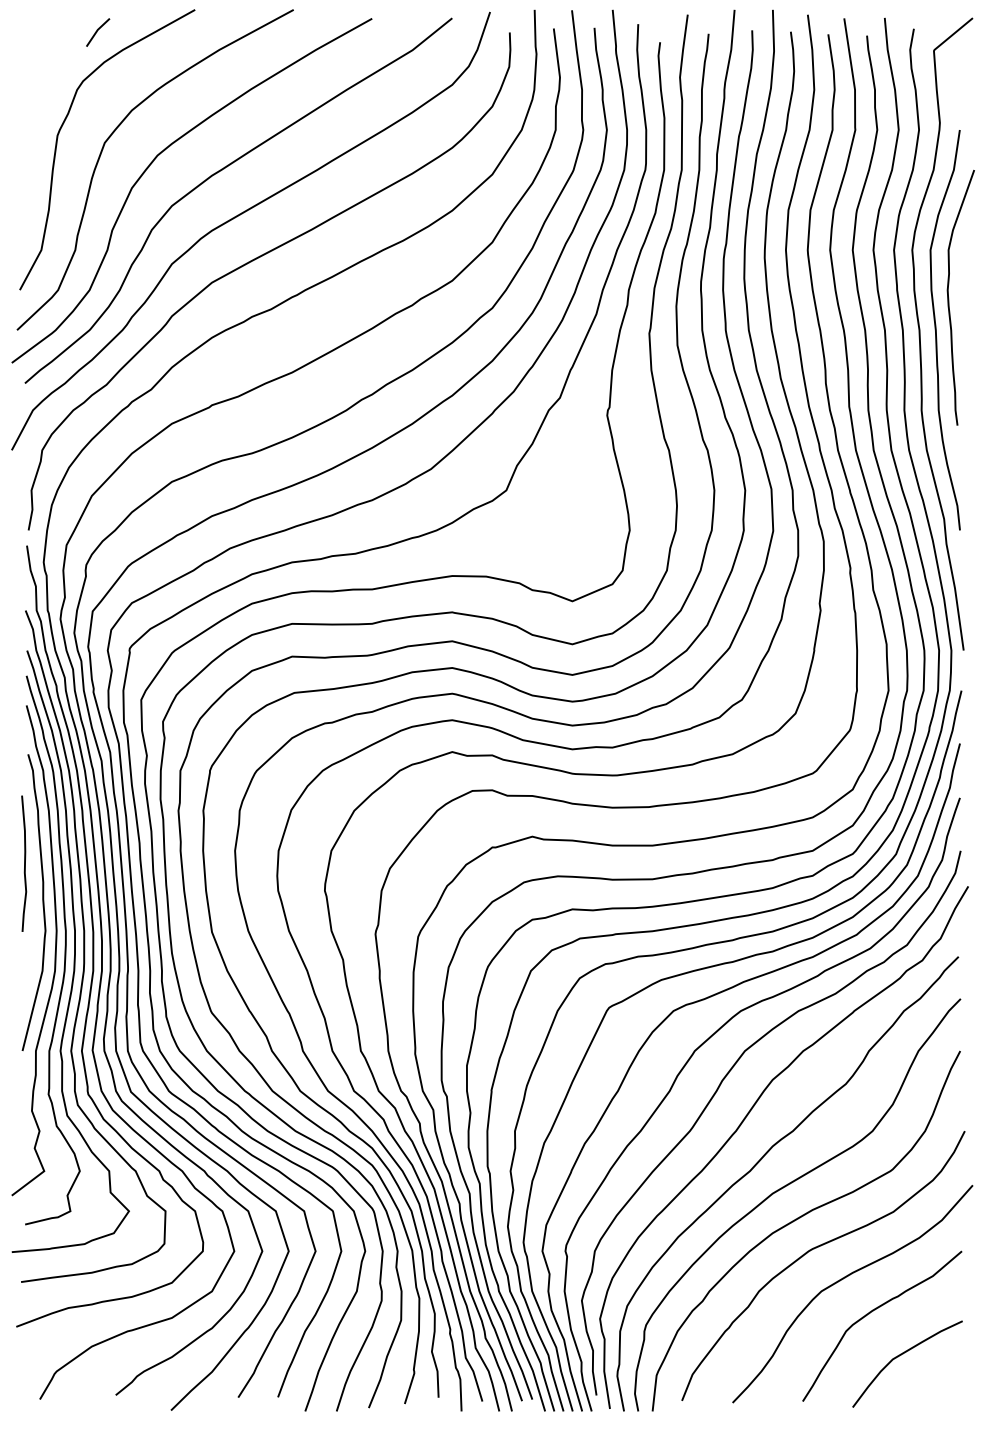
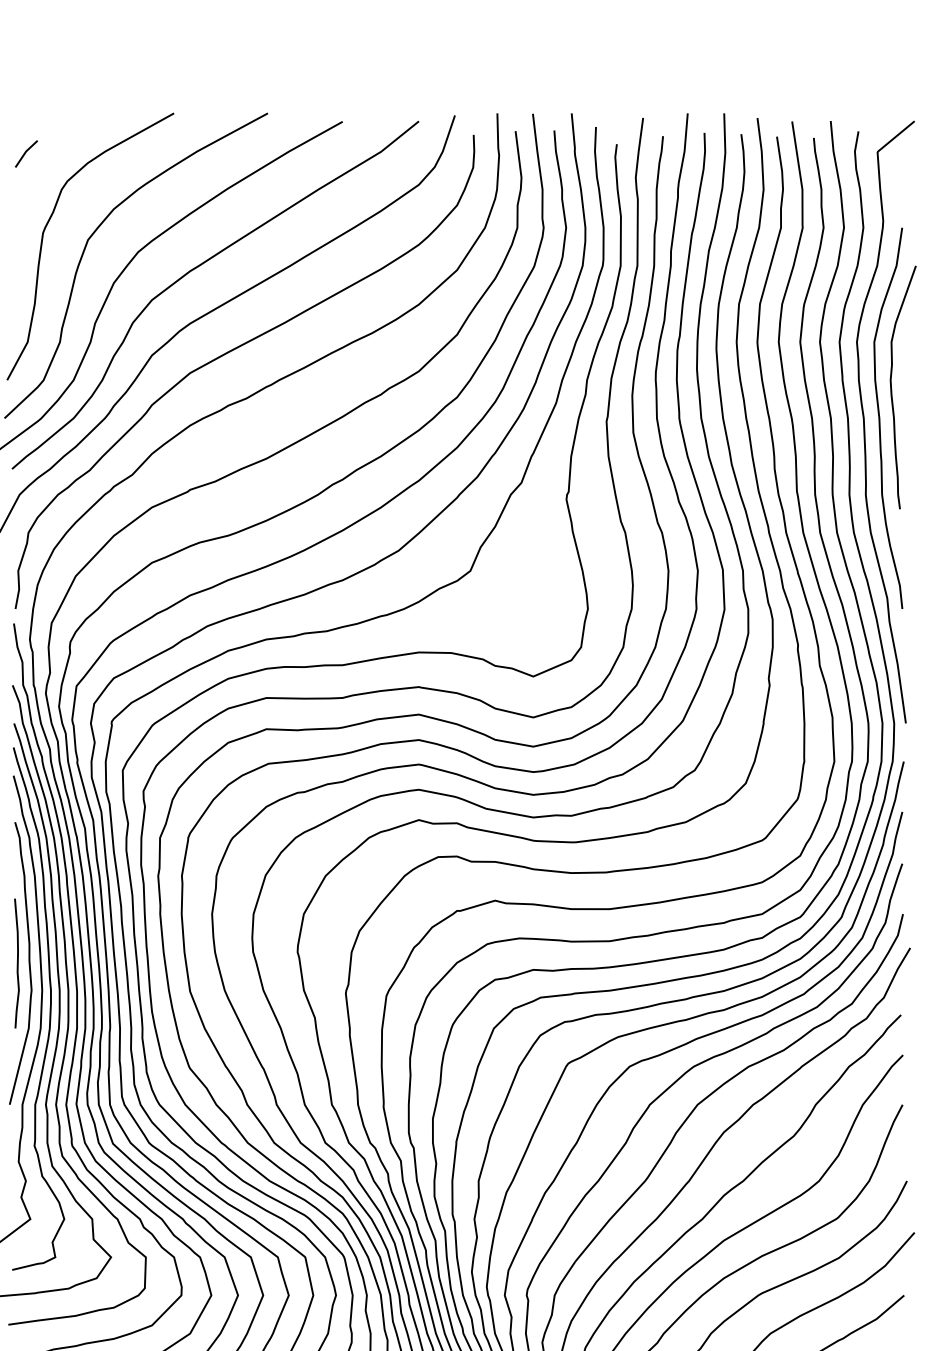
line: (97, 32) -> (25, 153), moved
curve: (24, 863) -> (17, 963), moved

